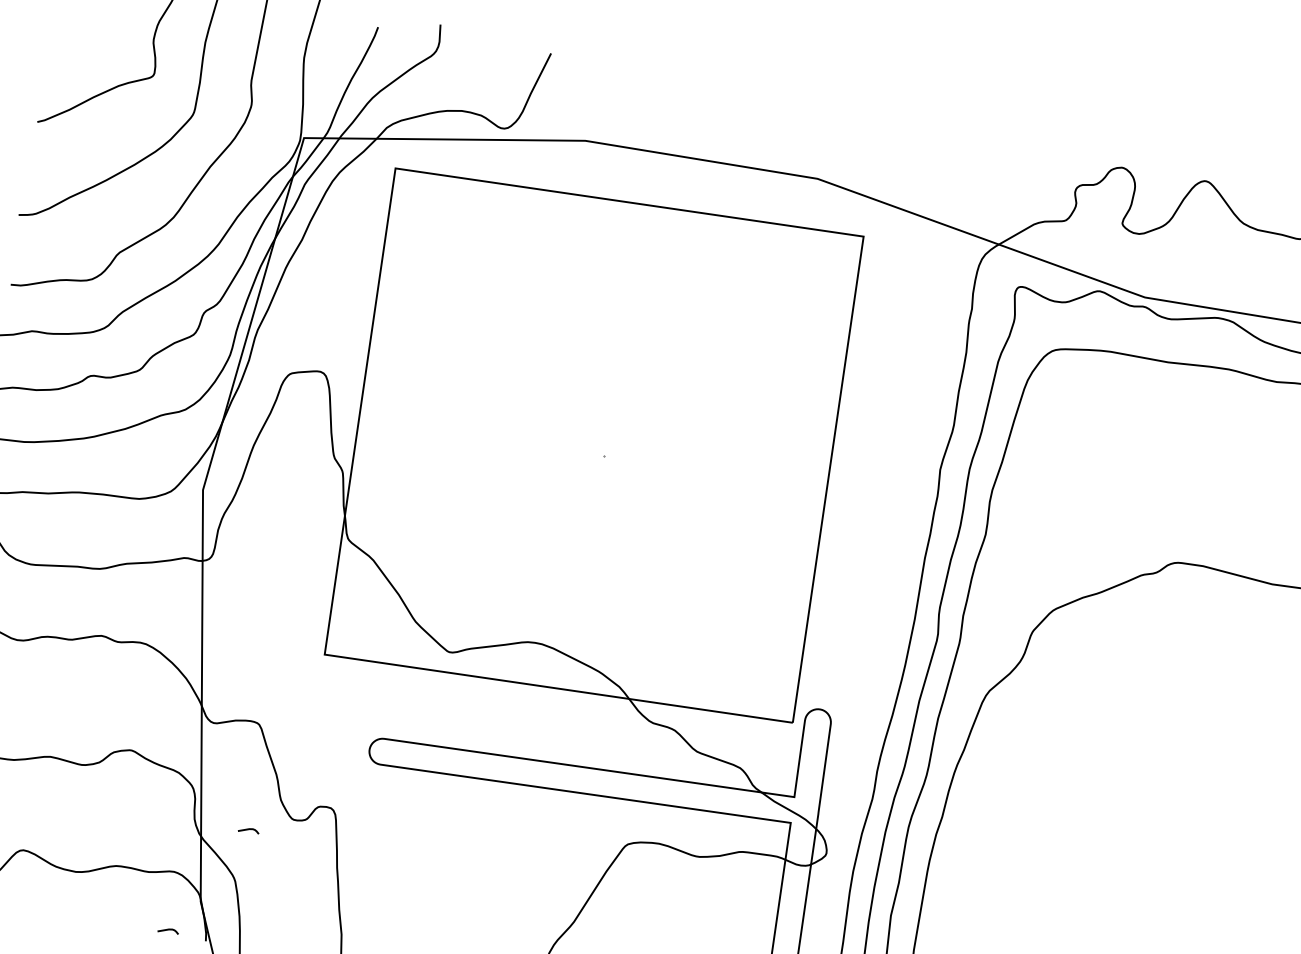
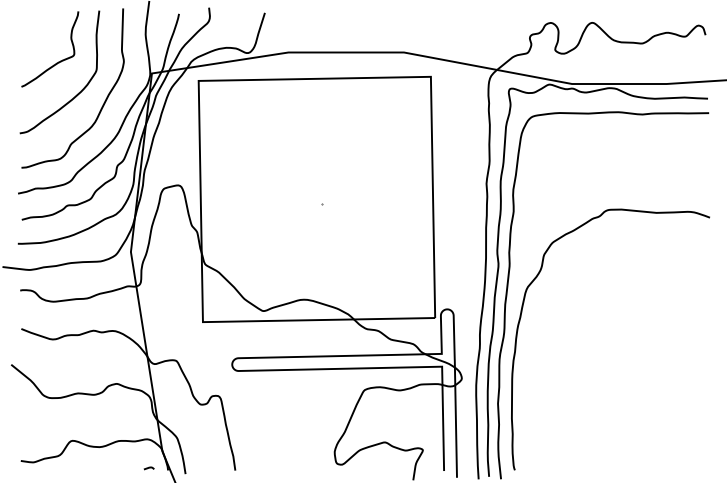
curve: (247, 830) -> (179, 413), removed

